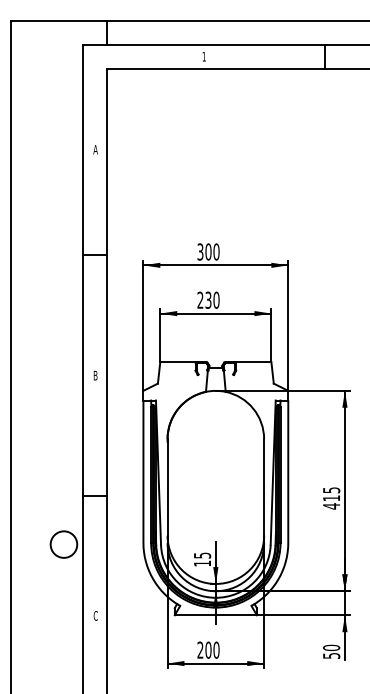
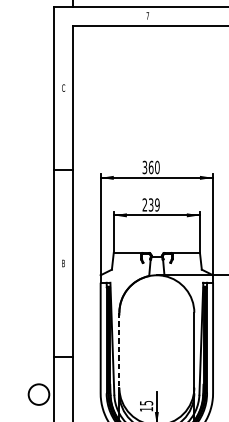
text: (203, 56) -> (147, 15), 1 -> 7
text: (95, 149) -> (63, 87), A -> C
text: (208, 251) -> (151, 167), 300 -> 360
text: (216, 300) -> (157, 205), 230 -> 239
line: (167, 487) -> (119, 350), solid -> dashed

